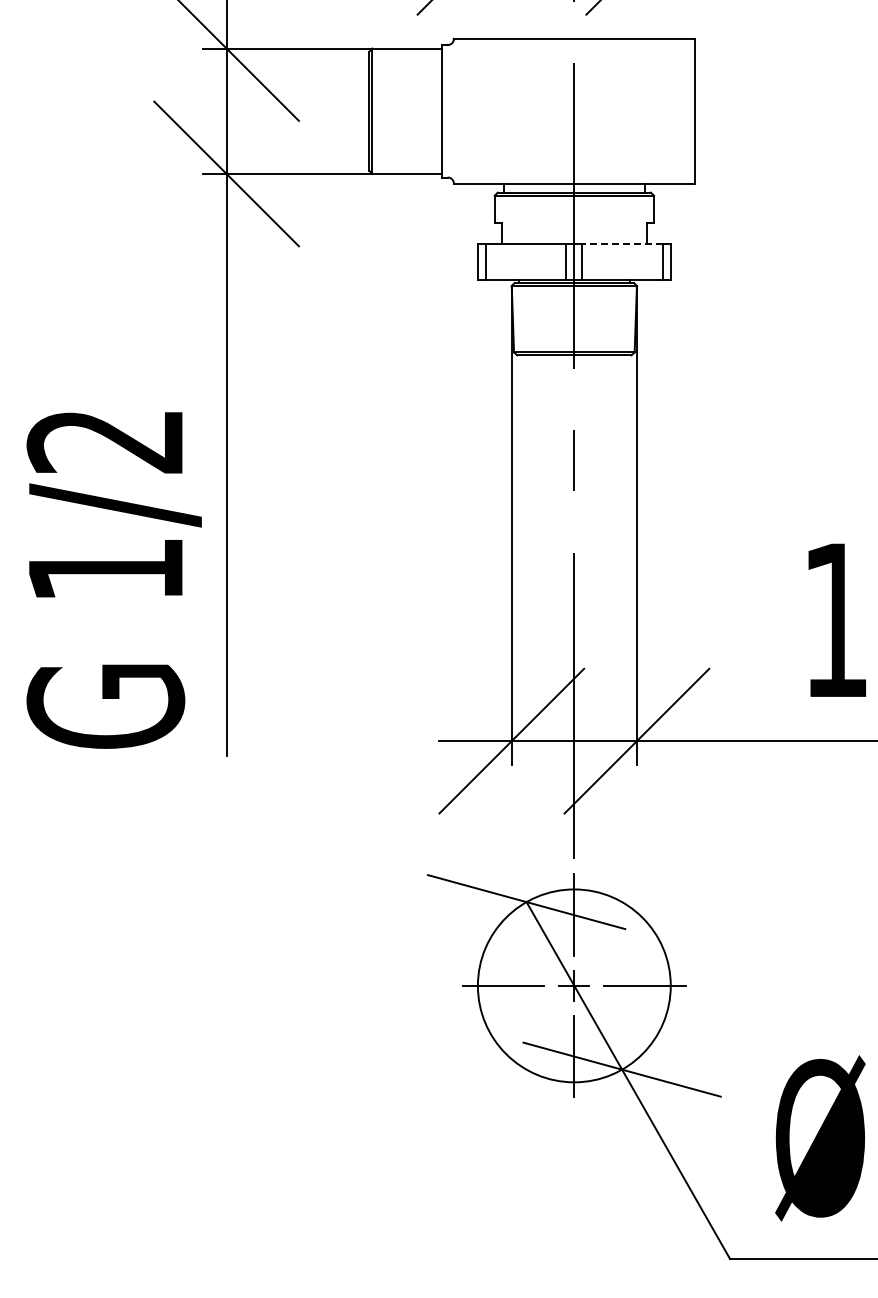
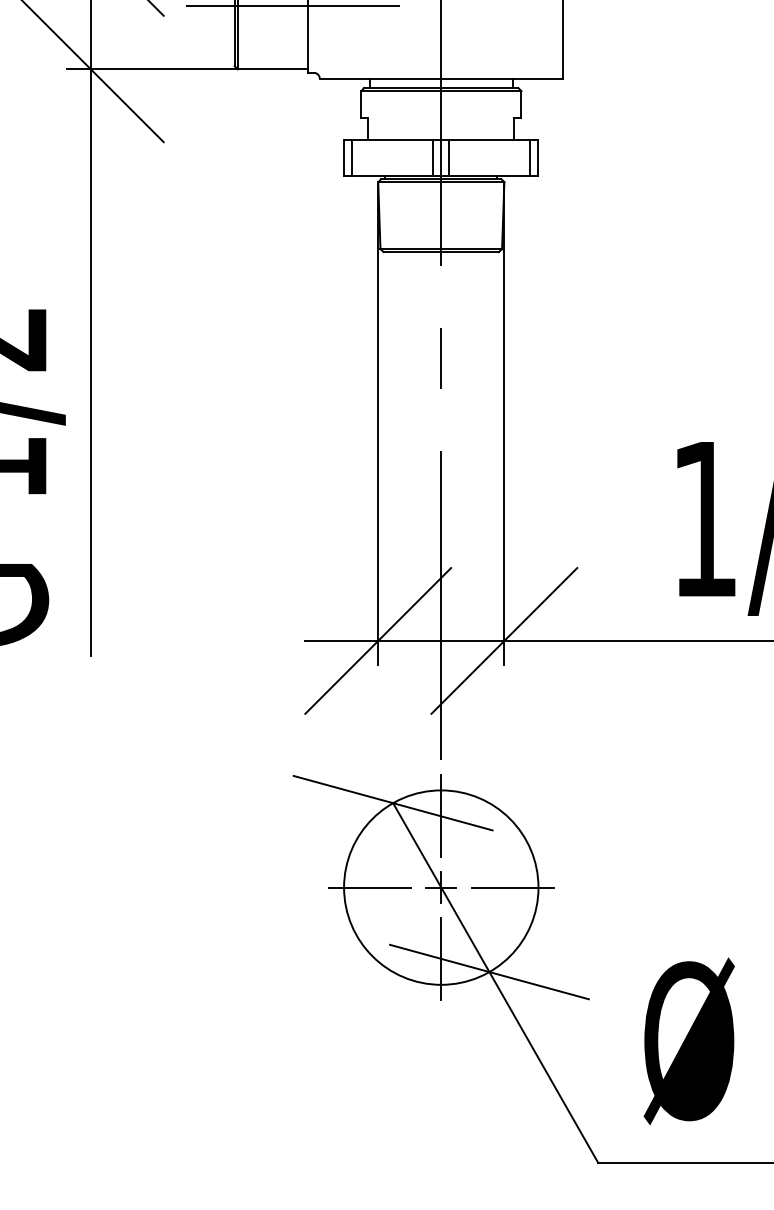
line: (427, 111) -> (293, 6), added
line: (622, 243) -> (489, 139), dashed -> solid

